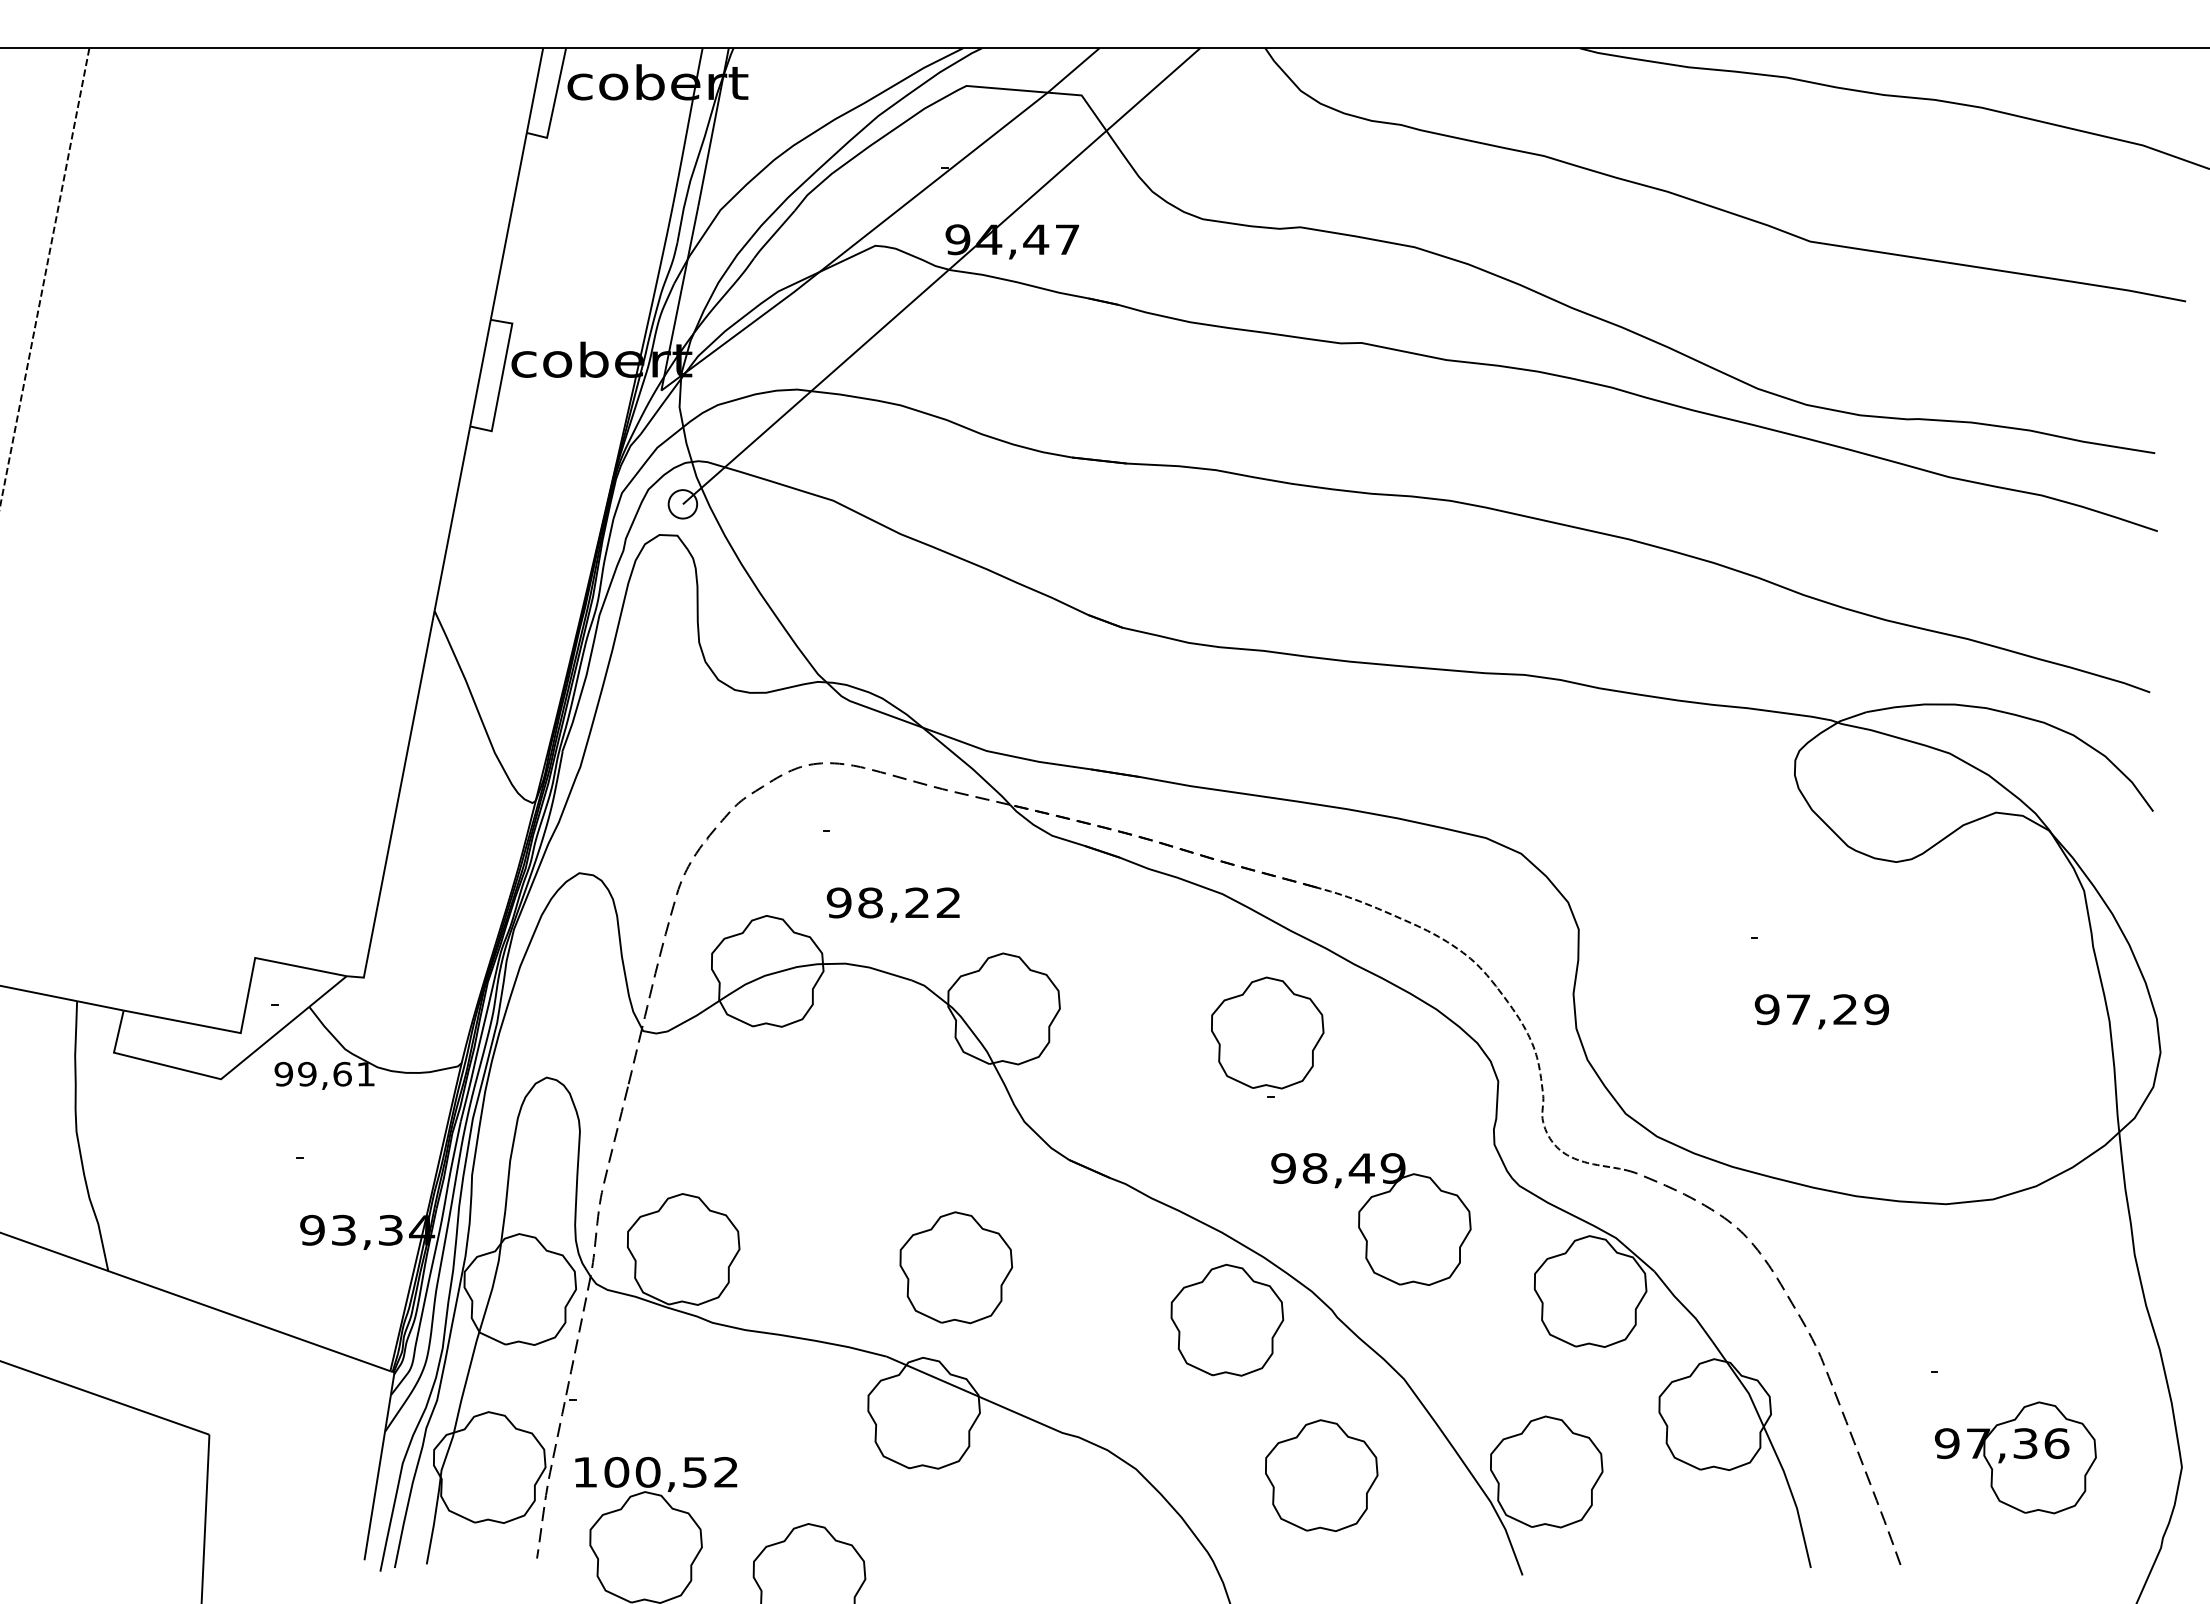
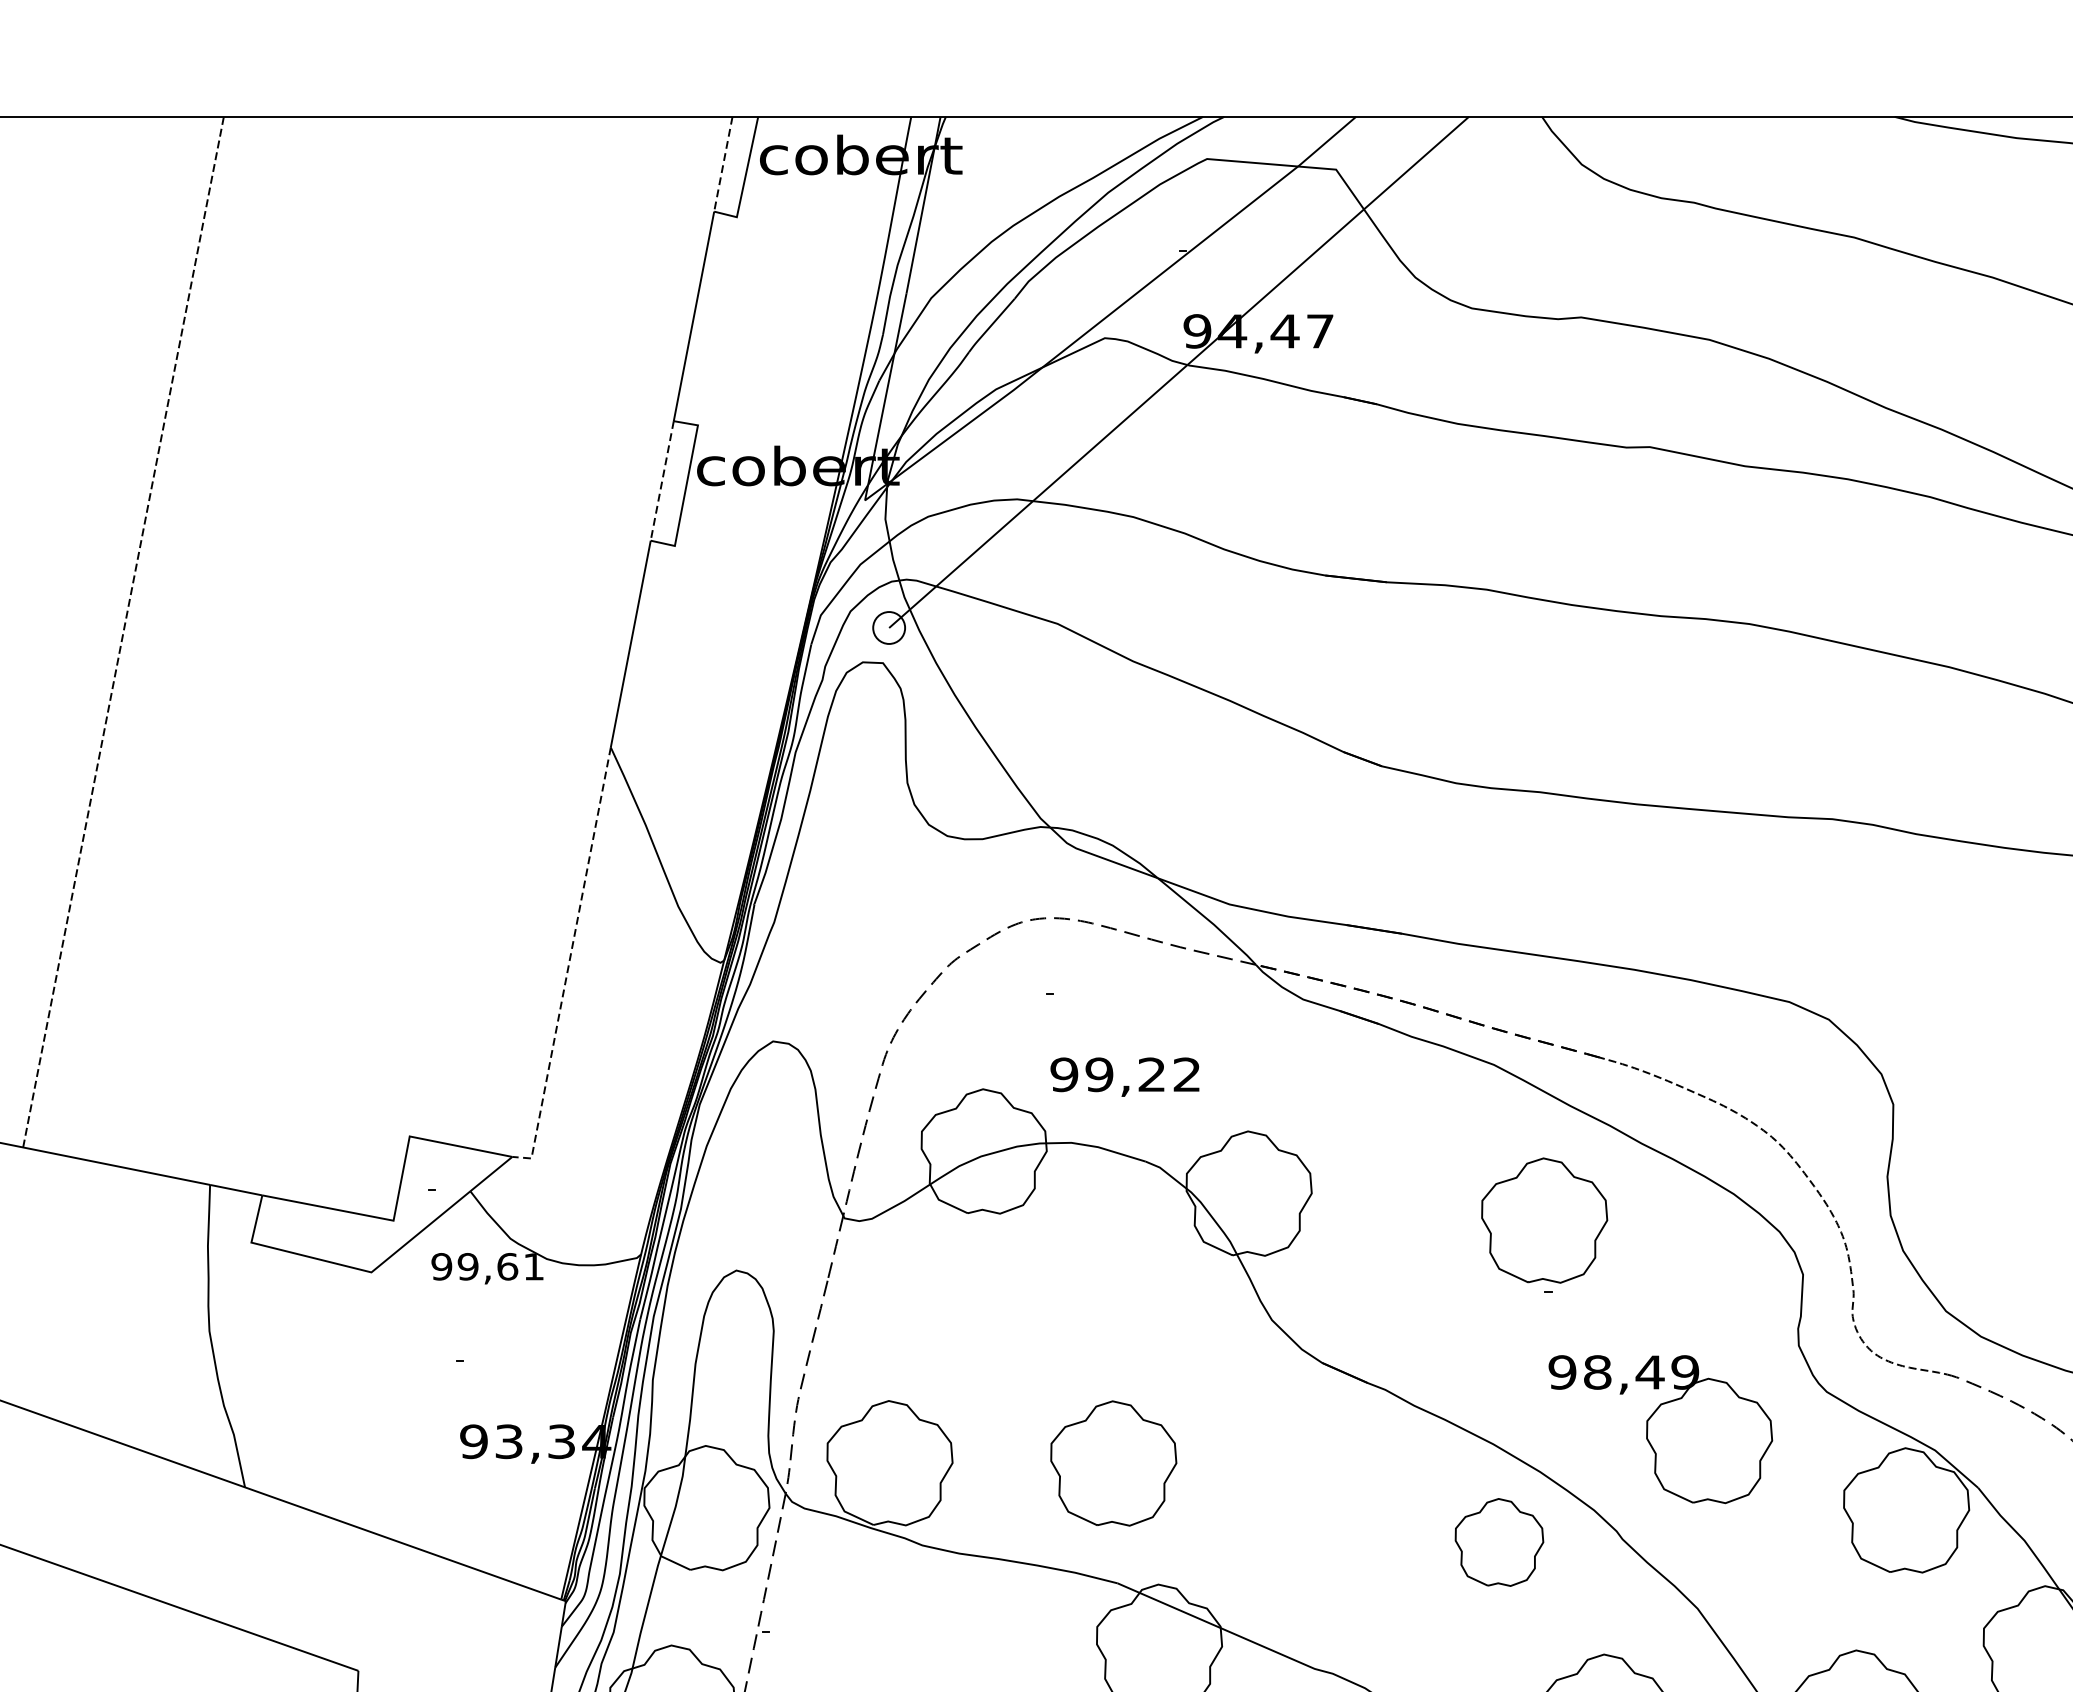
line: (535, 90) -> (723, 164), solid -> dashed
line: (480, 373) -> (662, 481), solid -> dashed
line: (397, 804) -> (569, 964), solid -> dashed
text: (870, 902) -> (1099, 1074), 98,22 -> 99,22
part: (956, 1267) -> (1113, 1463), moved
part: (1227, 1319) -> (1499, 1541), size x0.7

